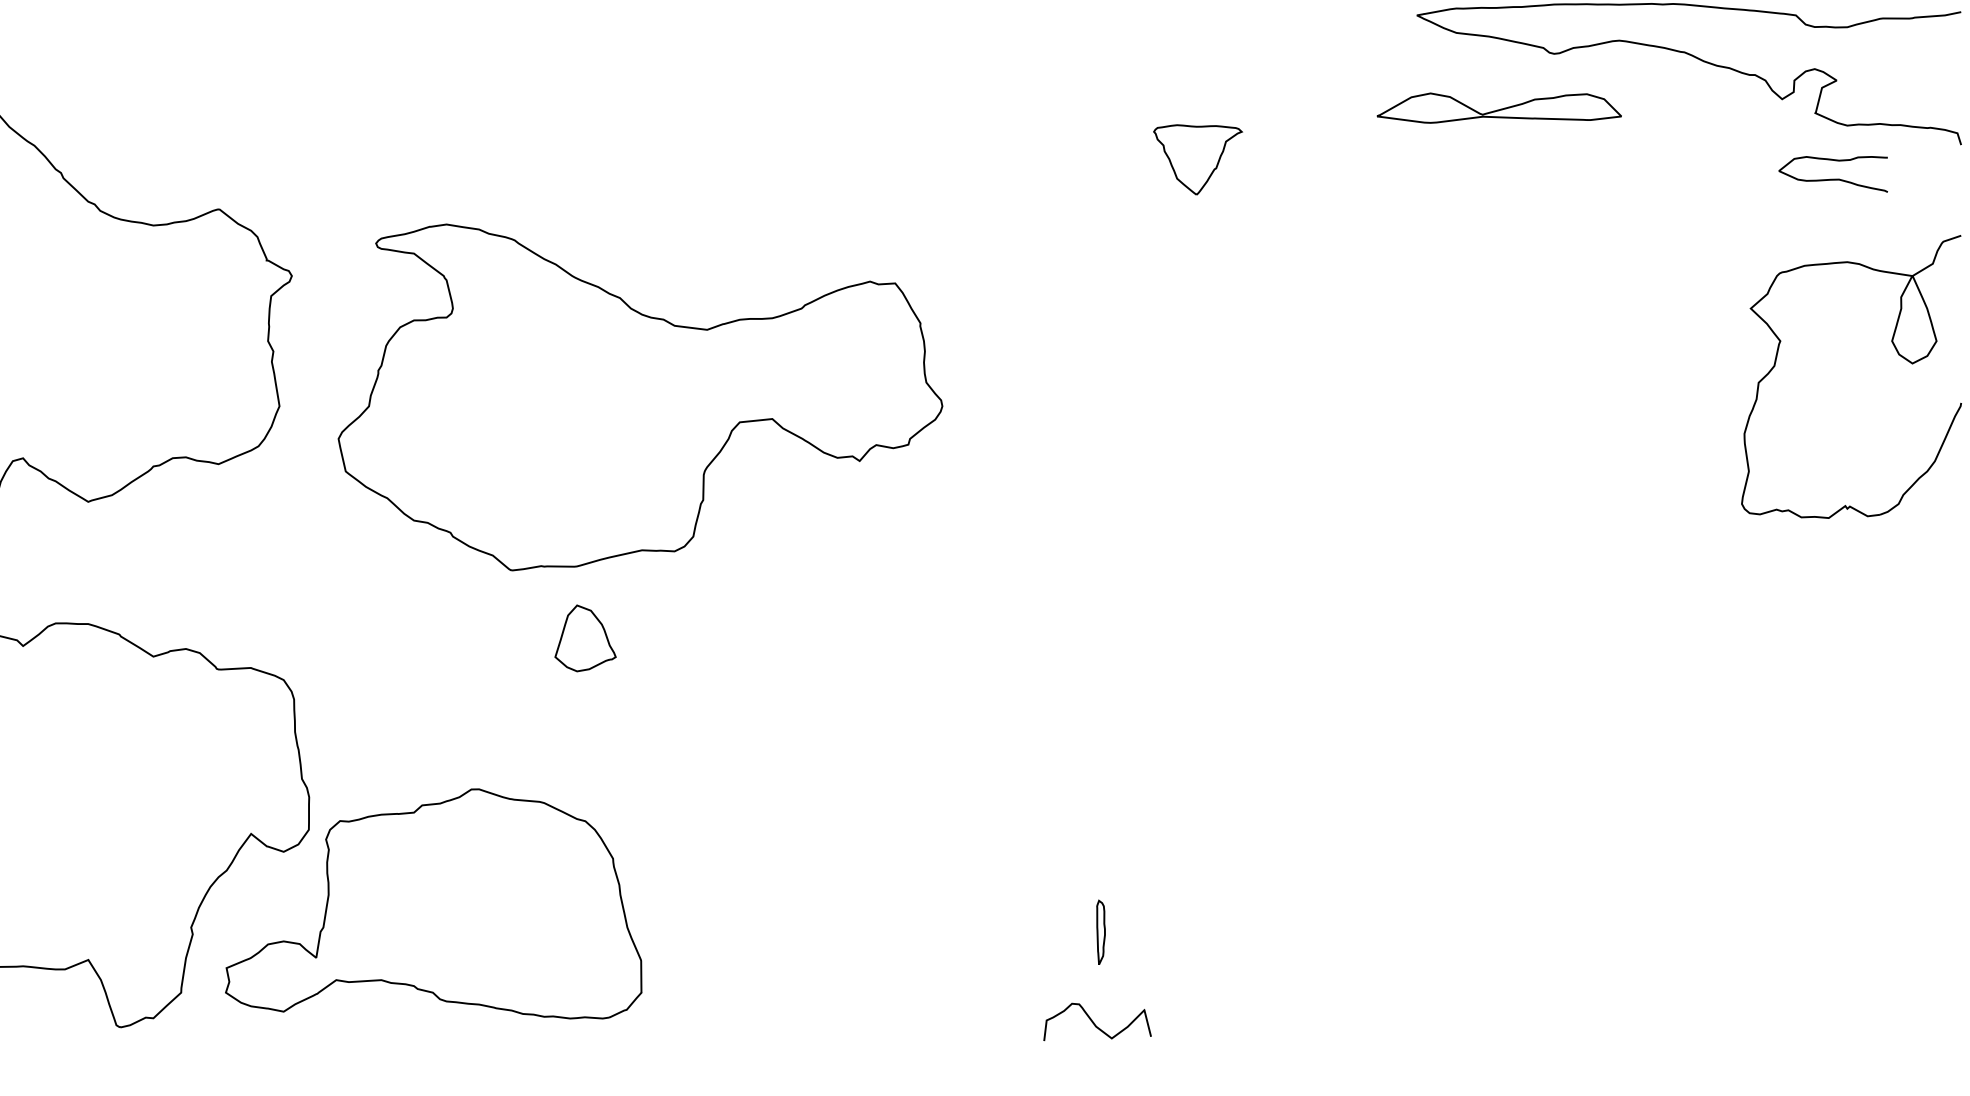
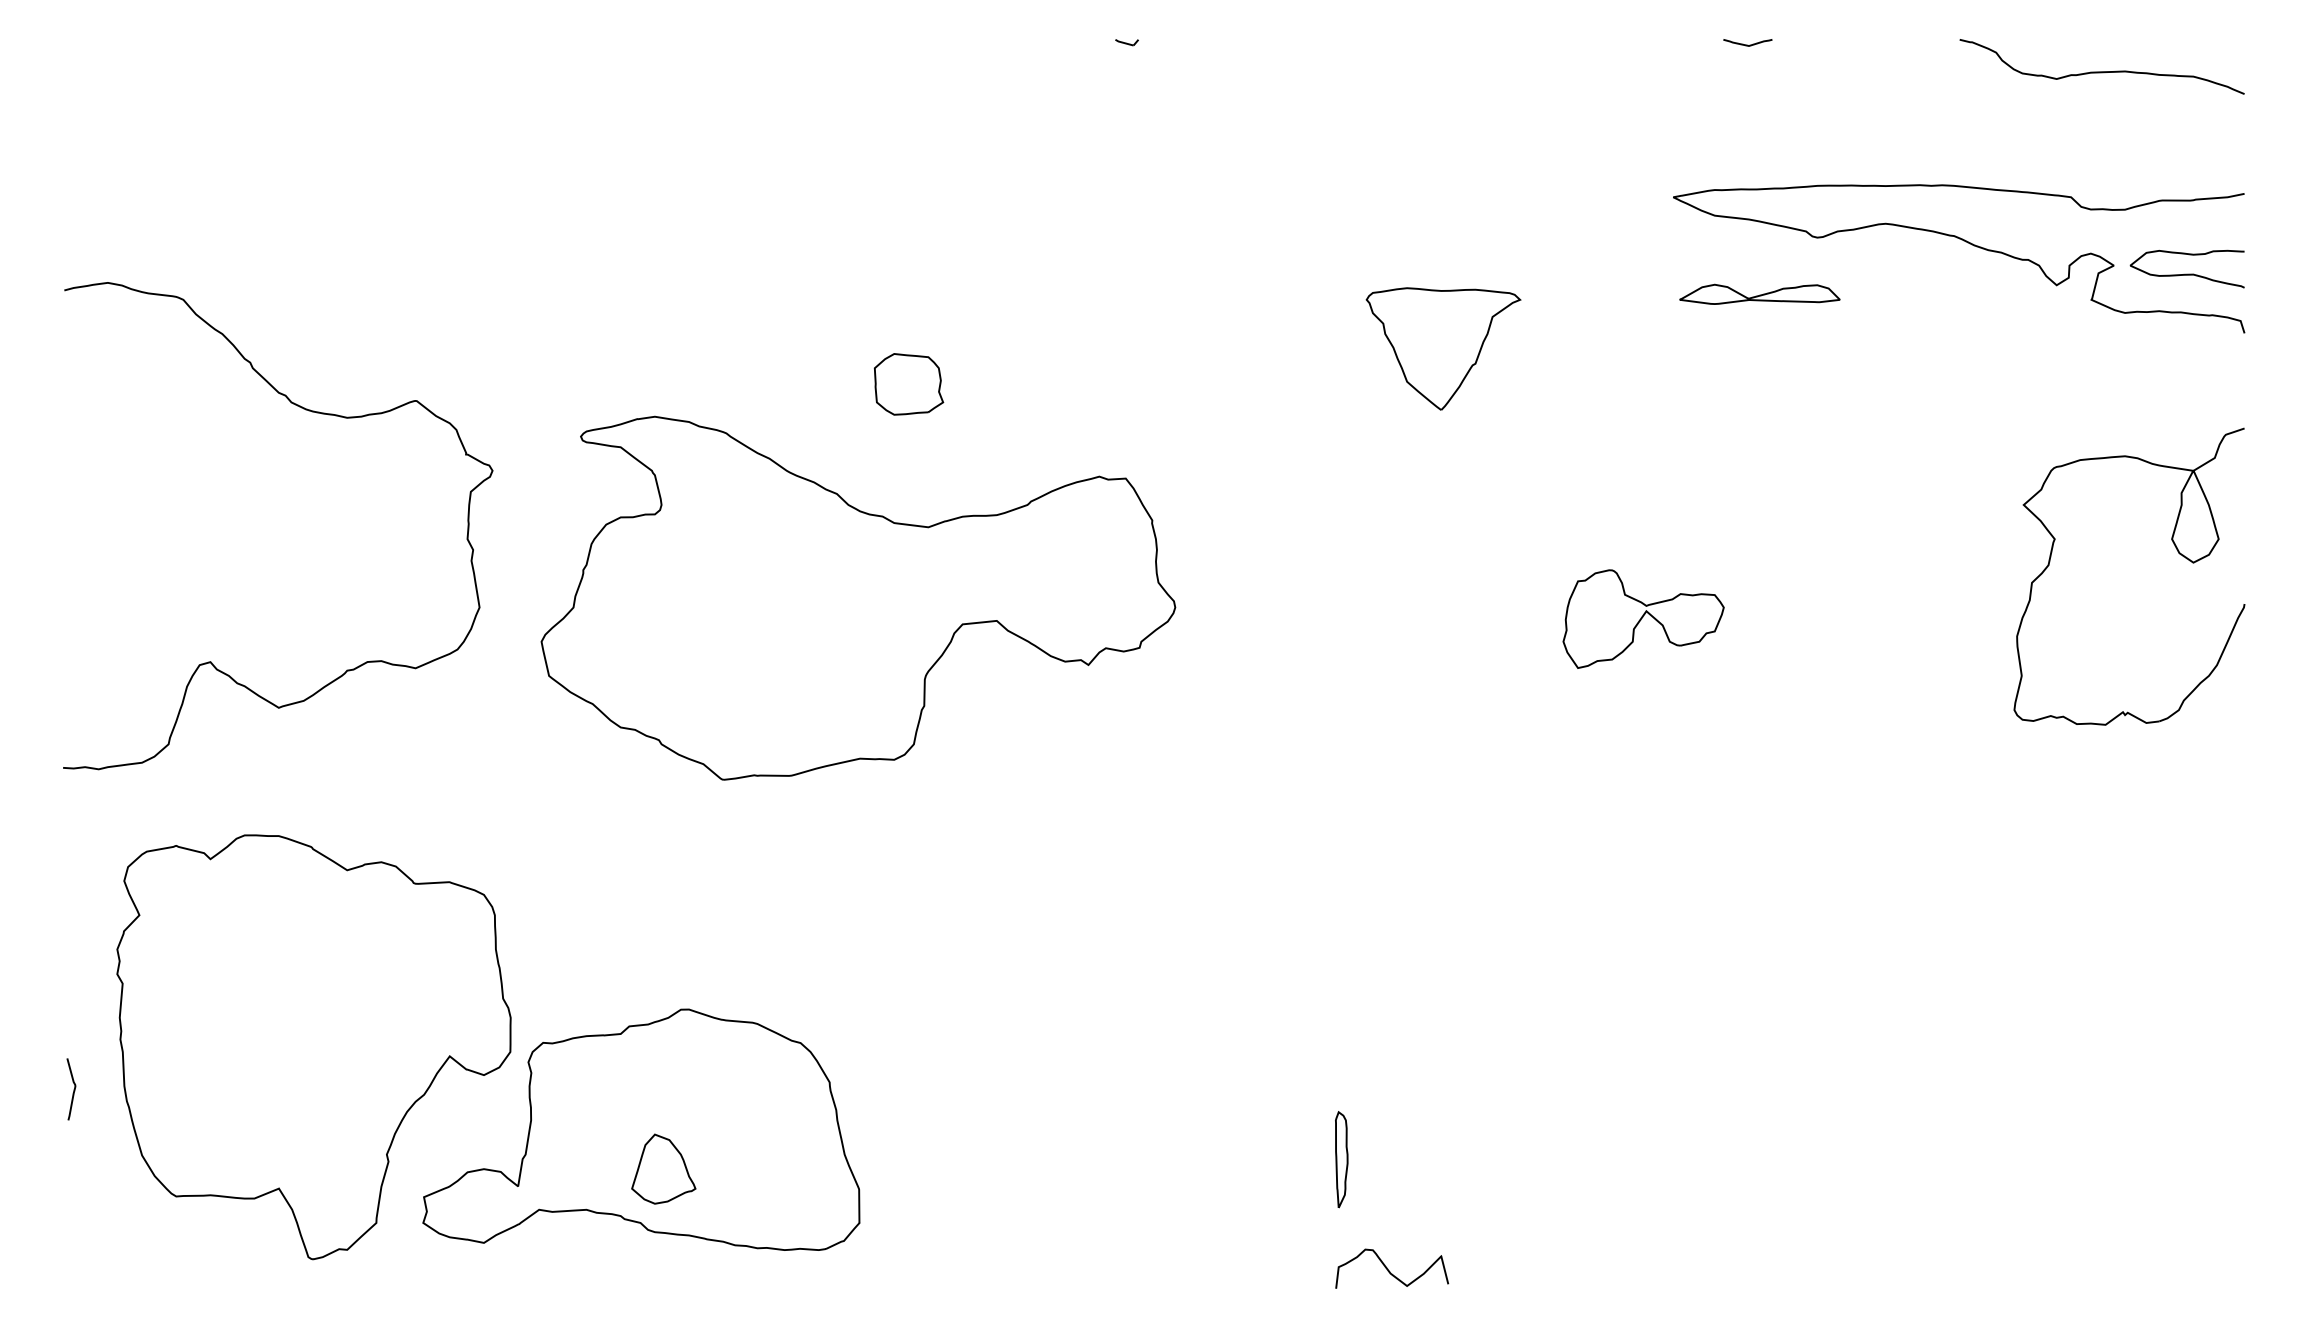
part: (1499, 107) -> (1759, 293), size x0.62
part: (1197, 159) -> (1443, 348), size x1.67
curve: (1832, 178) -> (2186, 273), moved
part: (688, 193) -> (908, 384), added
part: (1388, 416) -> (1643, 618), added
part: (585, 637) -> (663, 1168), moved
part: (1100, 932) -> (1341, 1159), size x1.43
curve: (1095, 1023) -> (1389, 1270), moved

